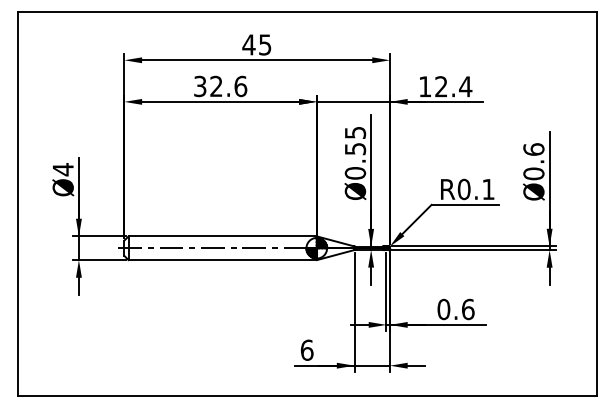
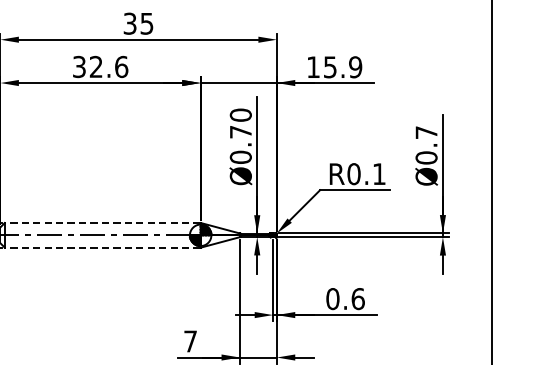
text: (248, 44) -> (129, 23), 45 -> 35
text: (453, 86) -> (342, 67), 12.4 -> 15.9
text: (355, 140) -> (240, 123), Ø0.55 -> Ø0.70
text: (533, 149) -> (426, 132), Ø0.6 -> Ø0.7
line: (222, 236) -> (102, 223), solid -> dashed
line: (222, 260) -> (102, 248), solid -> dashed
text: (306, 349) -> (189, 340), 6 -> 7

